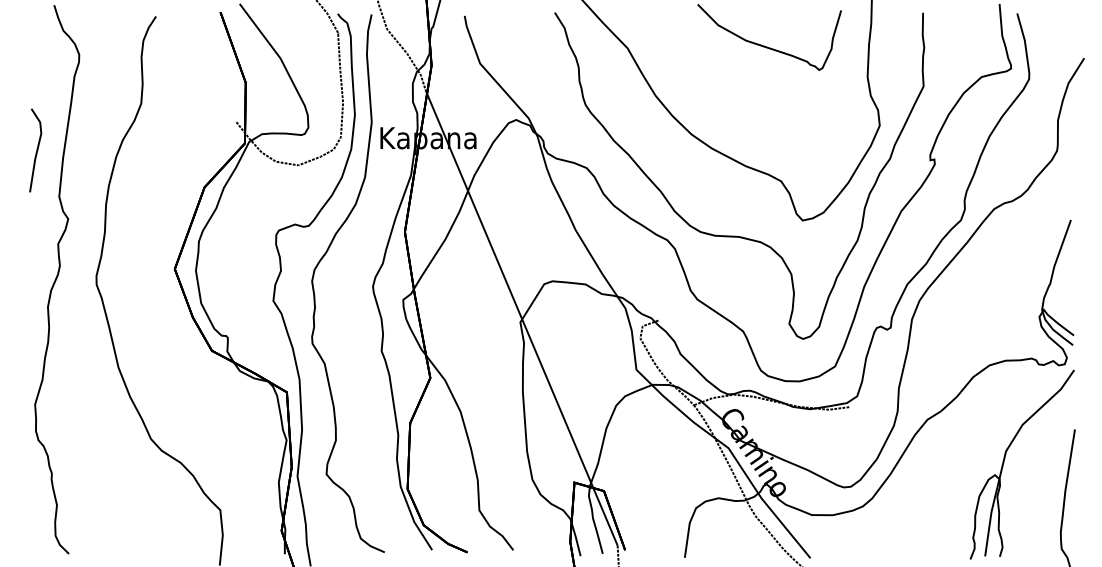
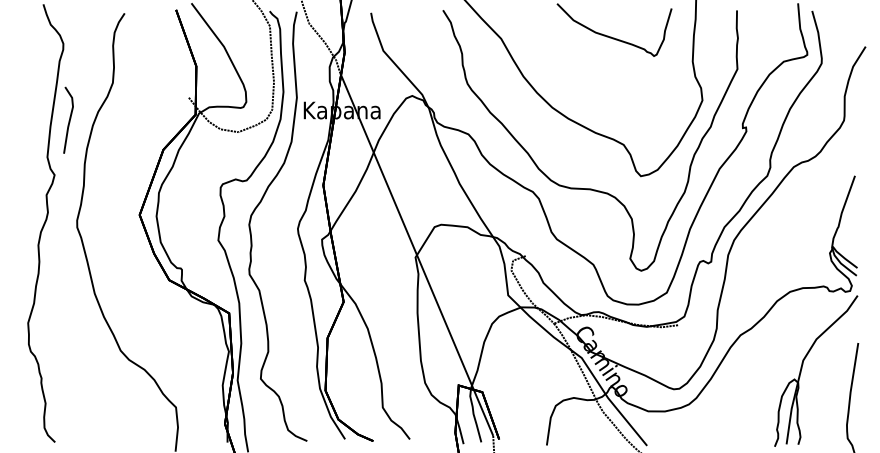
part: (35, 150) -> (68, 120), moved

